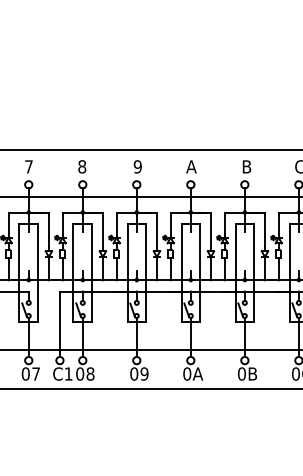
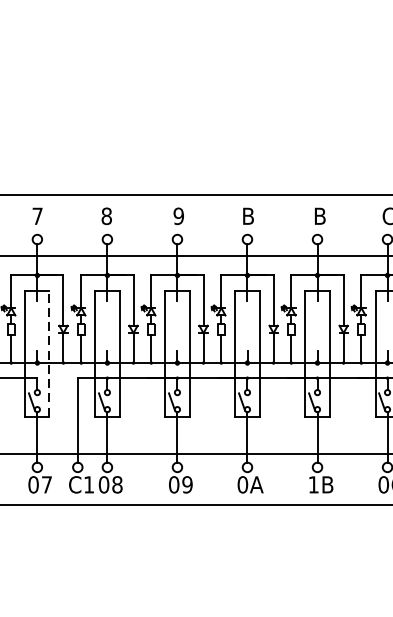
text: (191, 166) -> (248, 215), A -> B
line: (38, 272) -> (50, 353), solid -> dashed
text: (241, 373) -> (313, 484), 0B -> 1B

